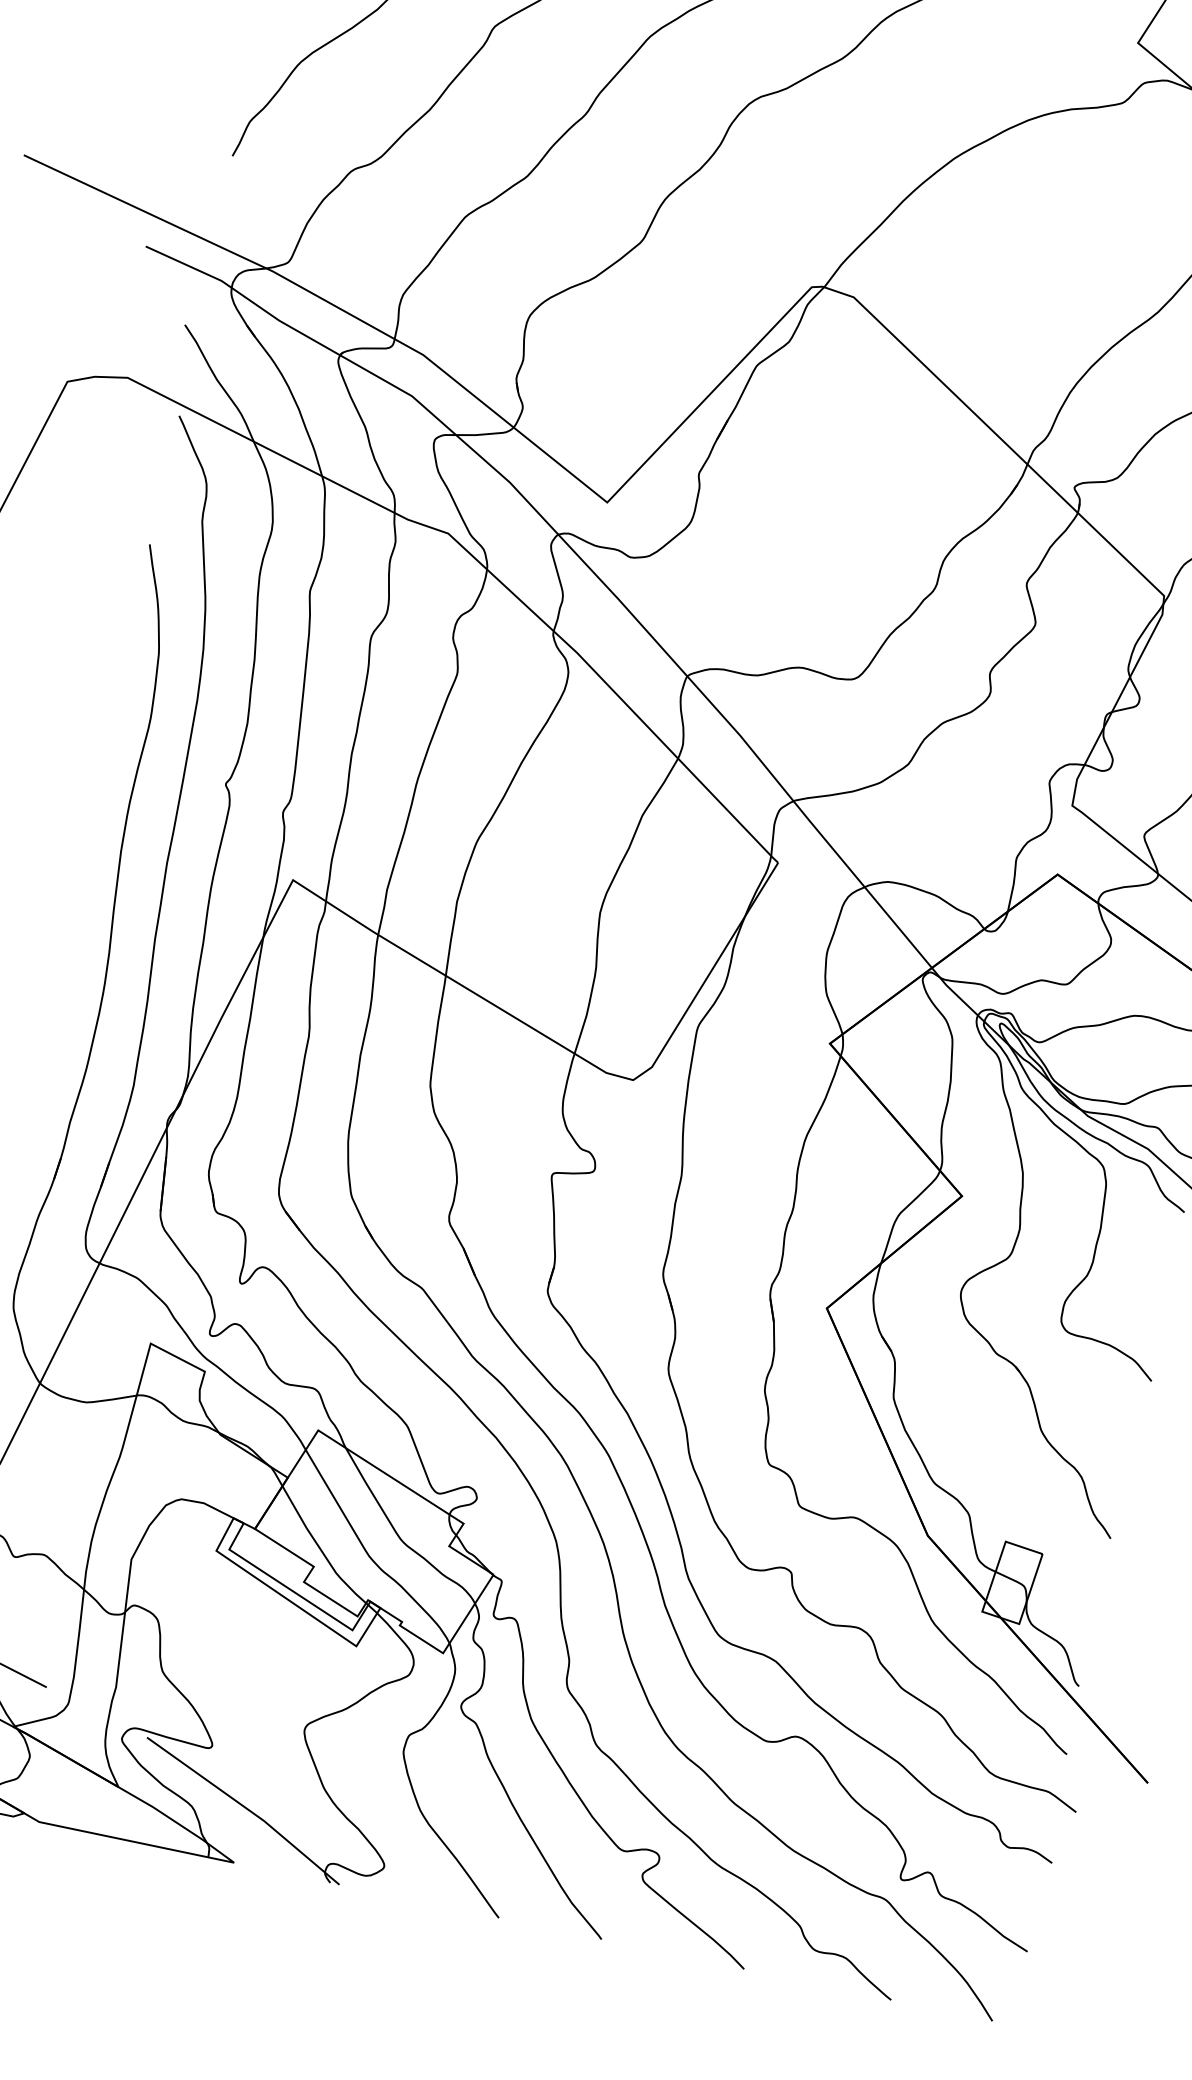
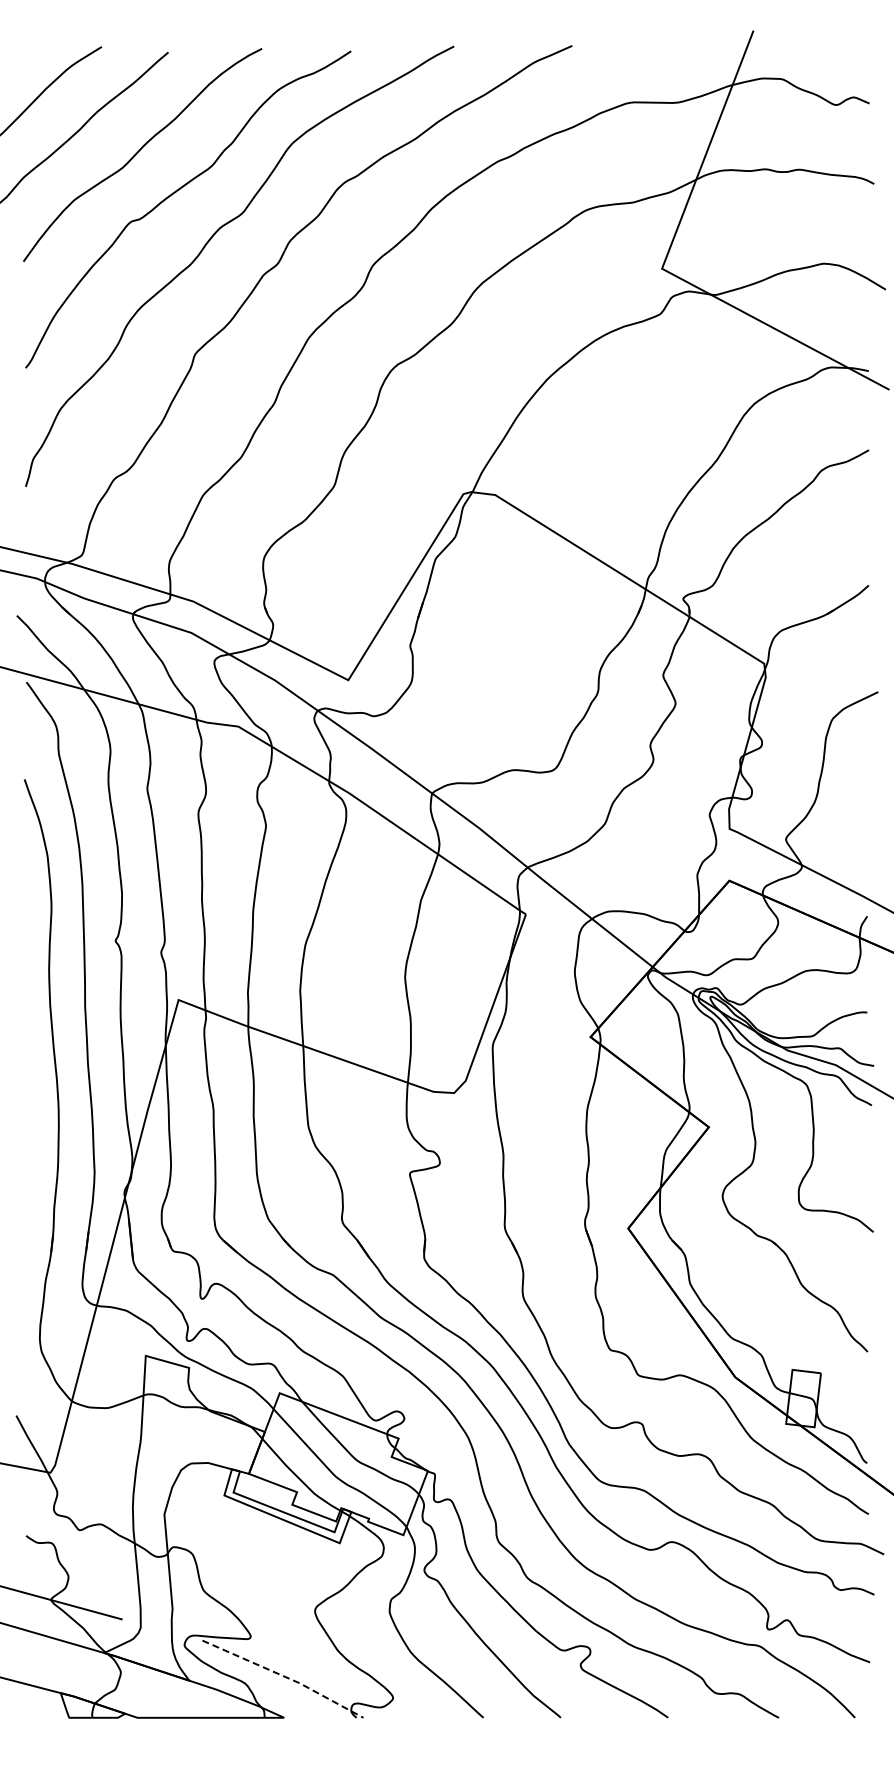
line: (246, 1807) -> (284, 1676), solid -> dashed

